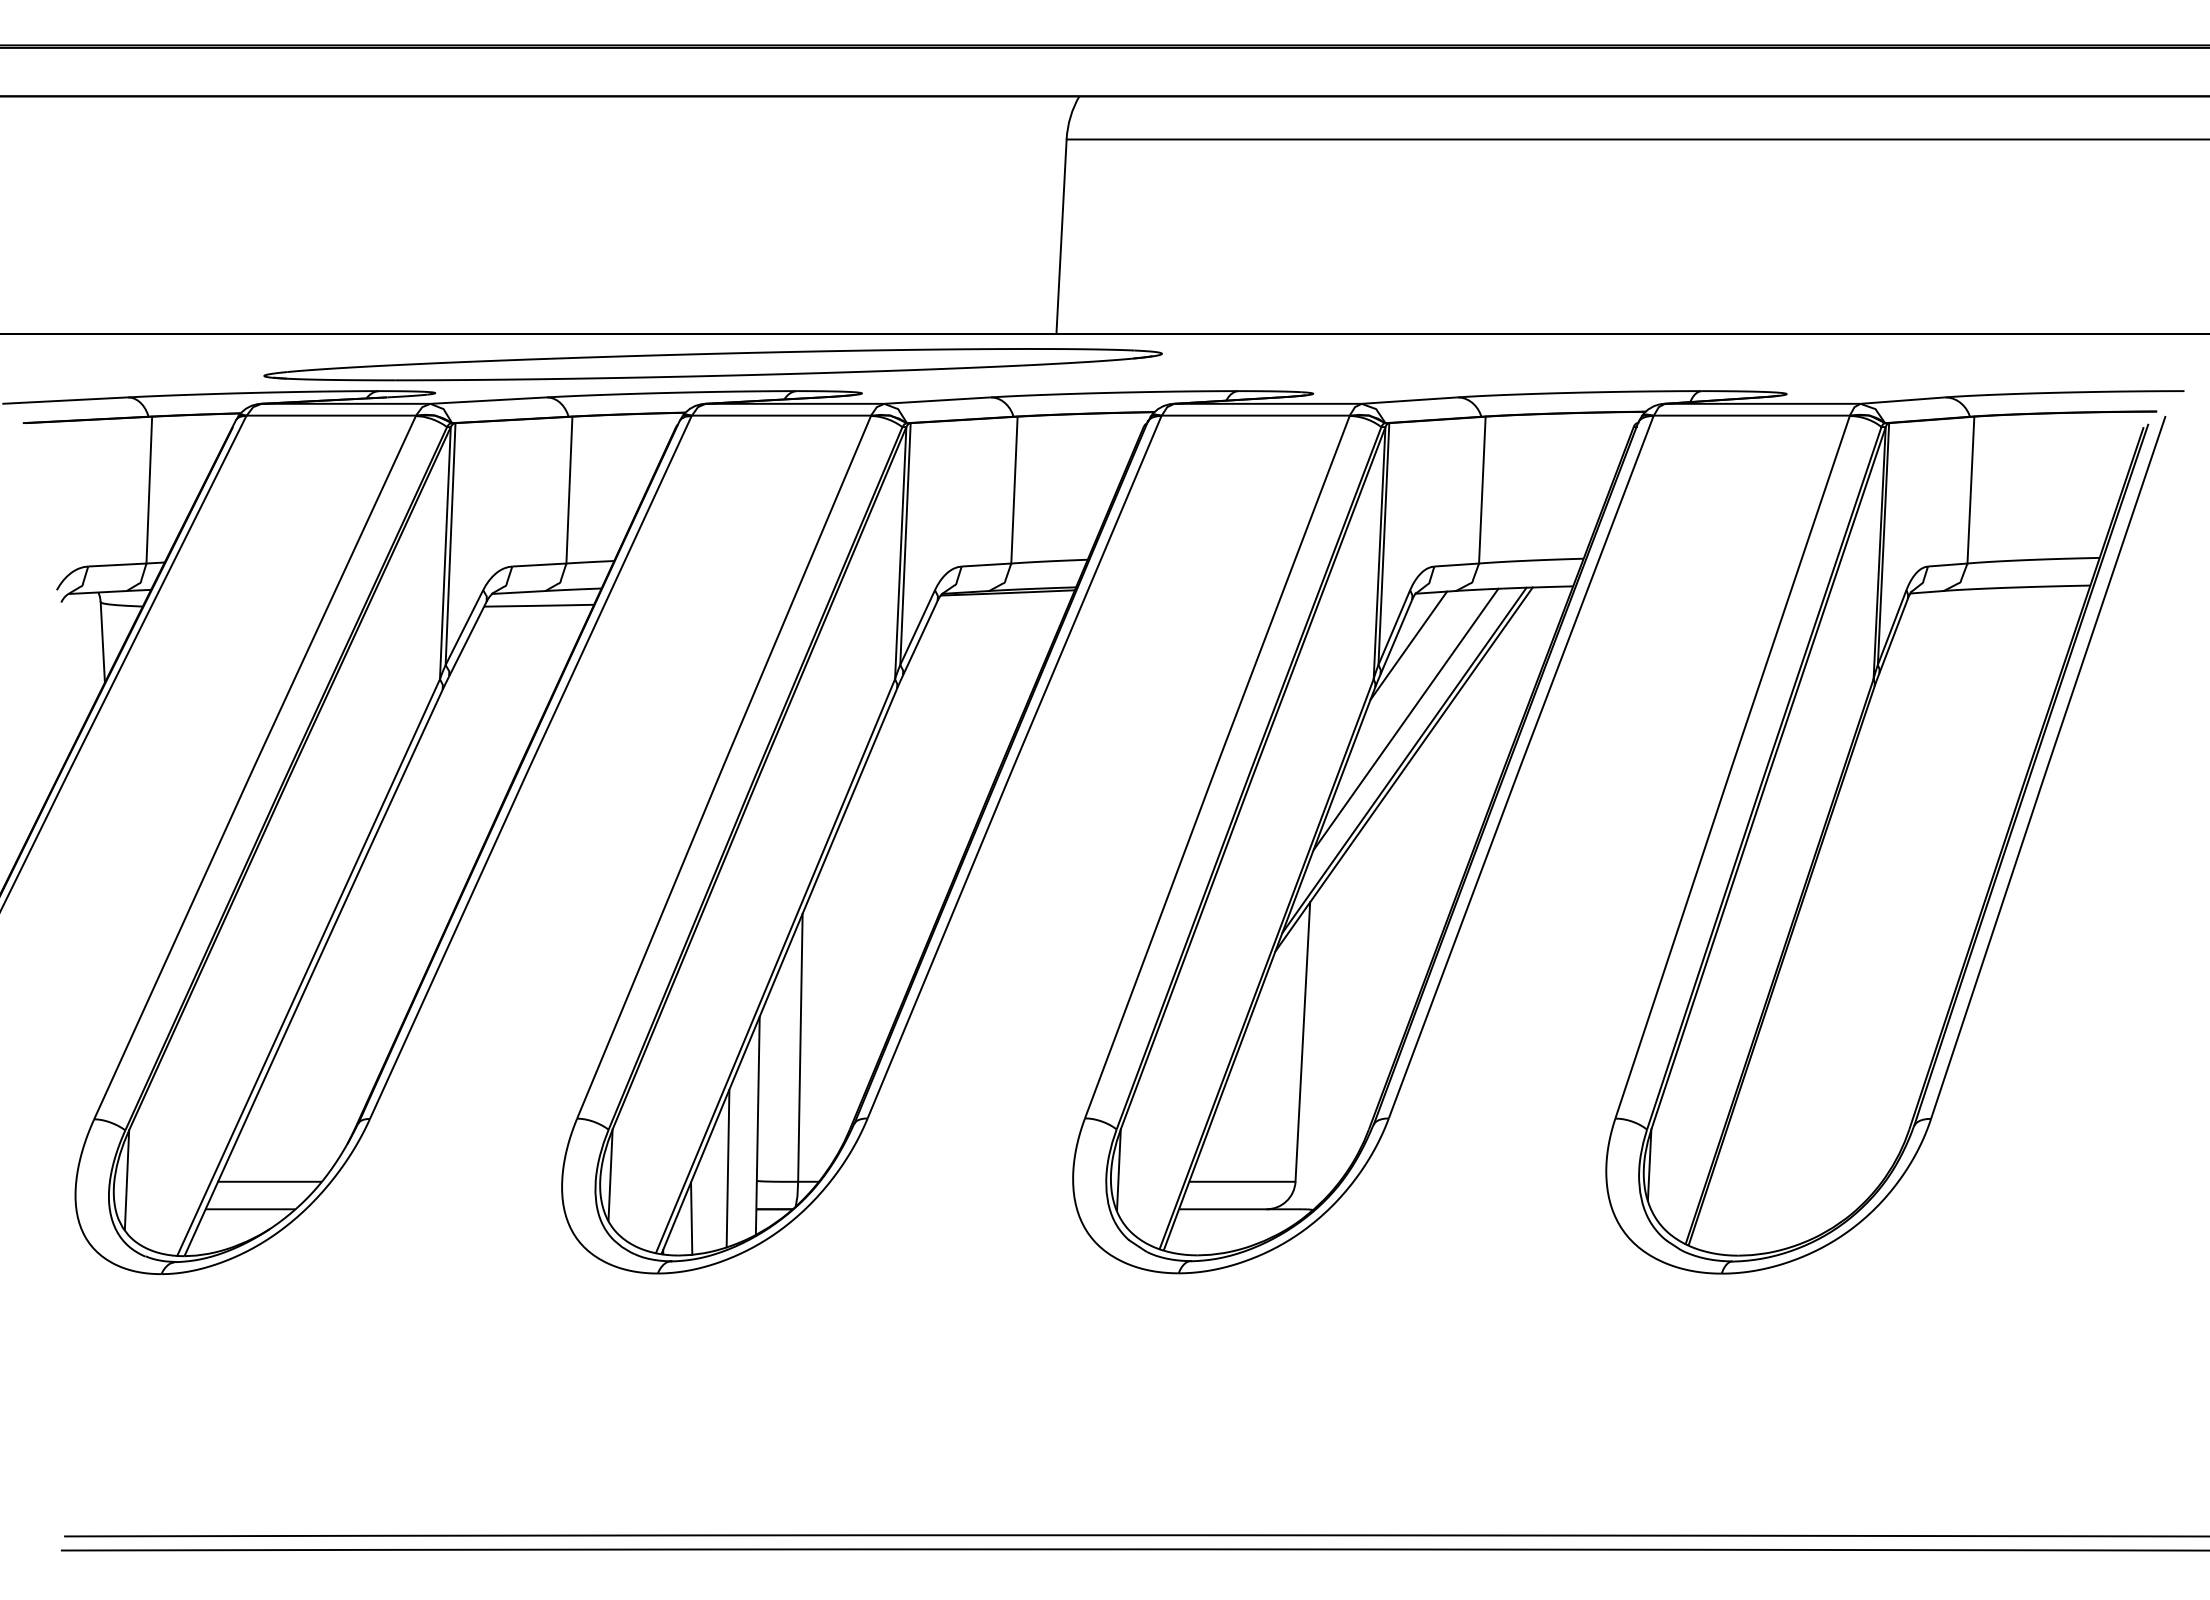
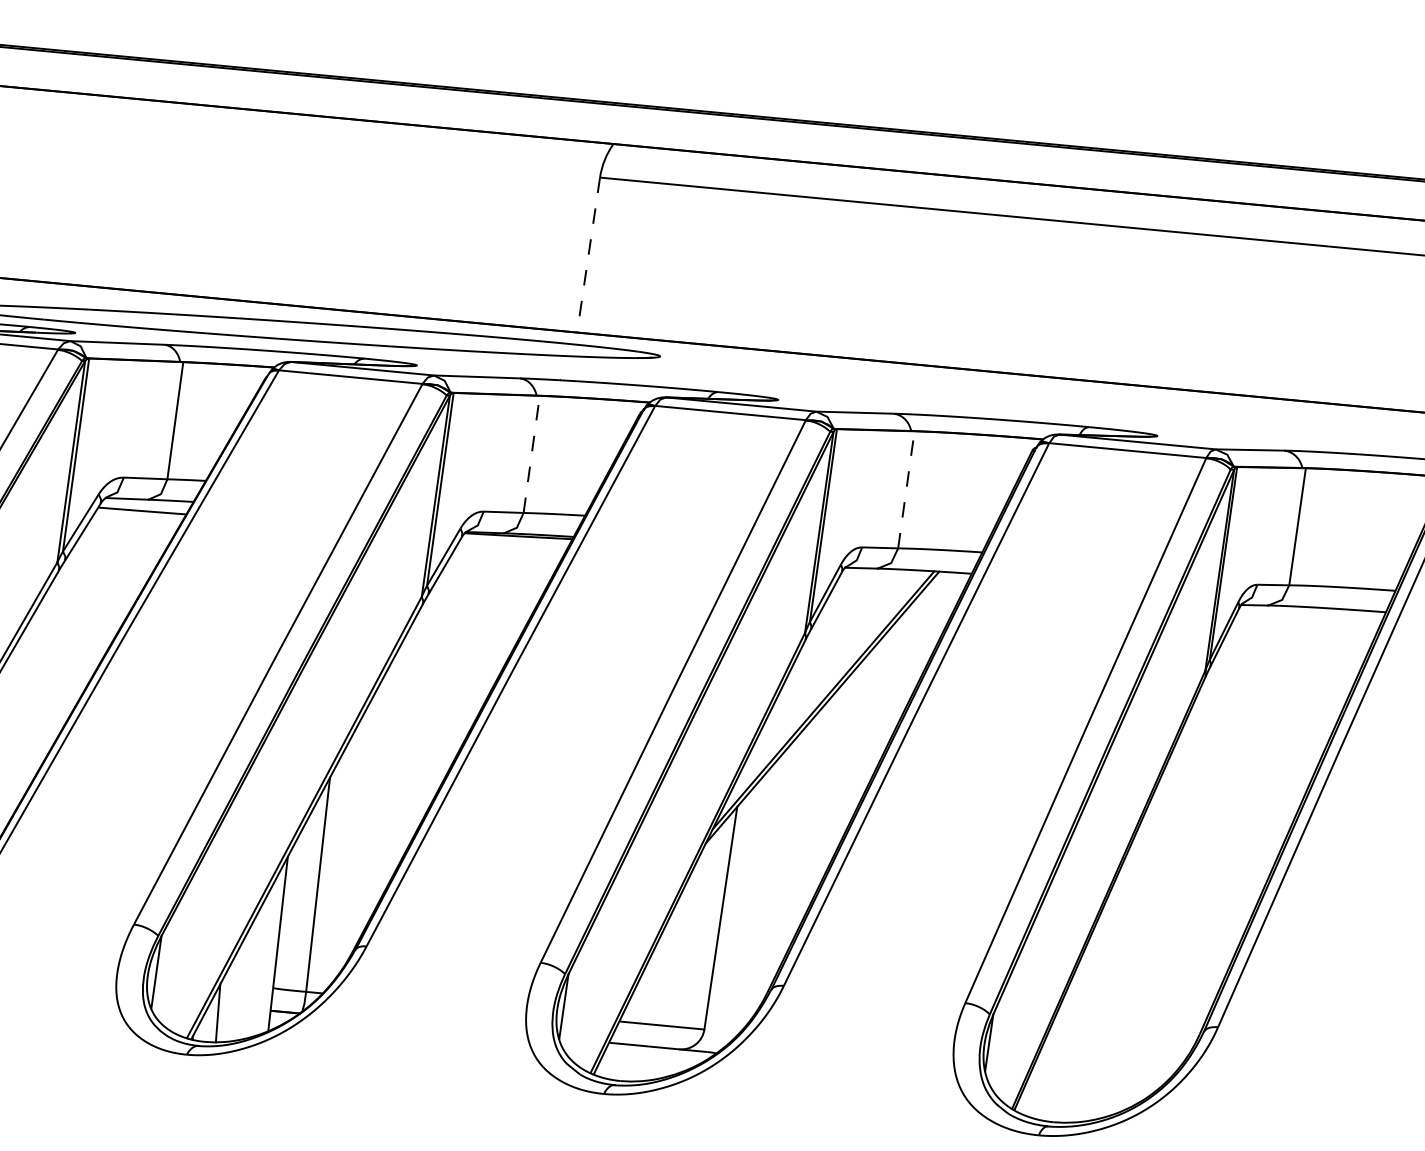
line: (1061, 237) -> (588, 255), solid -> dashed
line: (1014, 489) -> (531, 453), solid -> dashed
line: (1482, 489) -> (906, 489), solid -> dashed
line: (1408, 645) -> (835, 608), removed
line: (1405, 718) -> (827, 666), removed
line: (727, 1168) -> (250, 975), removed

